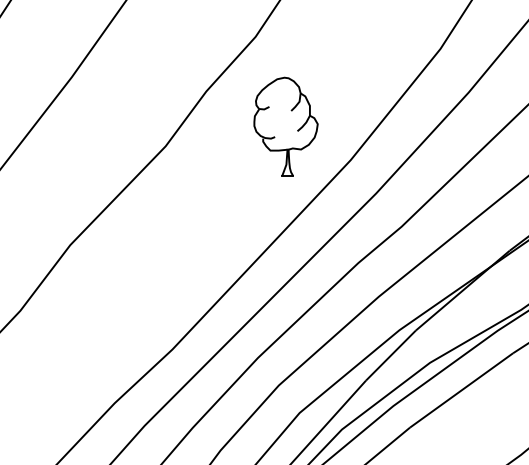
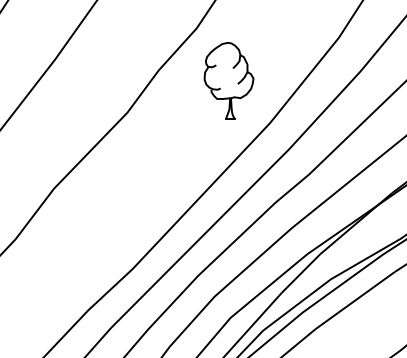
part: (285, 126) -> (228, 80), moved

